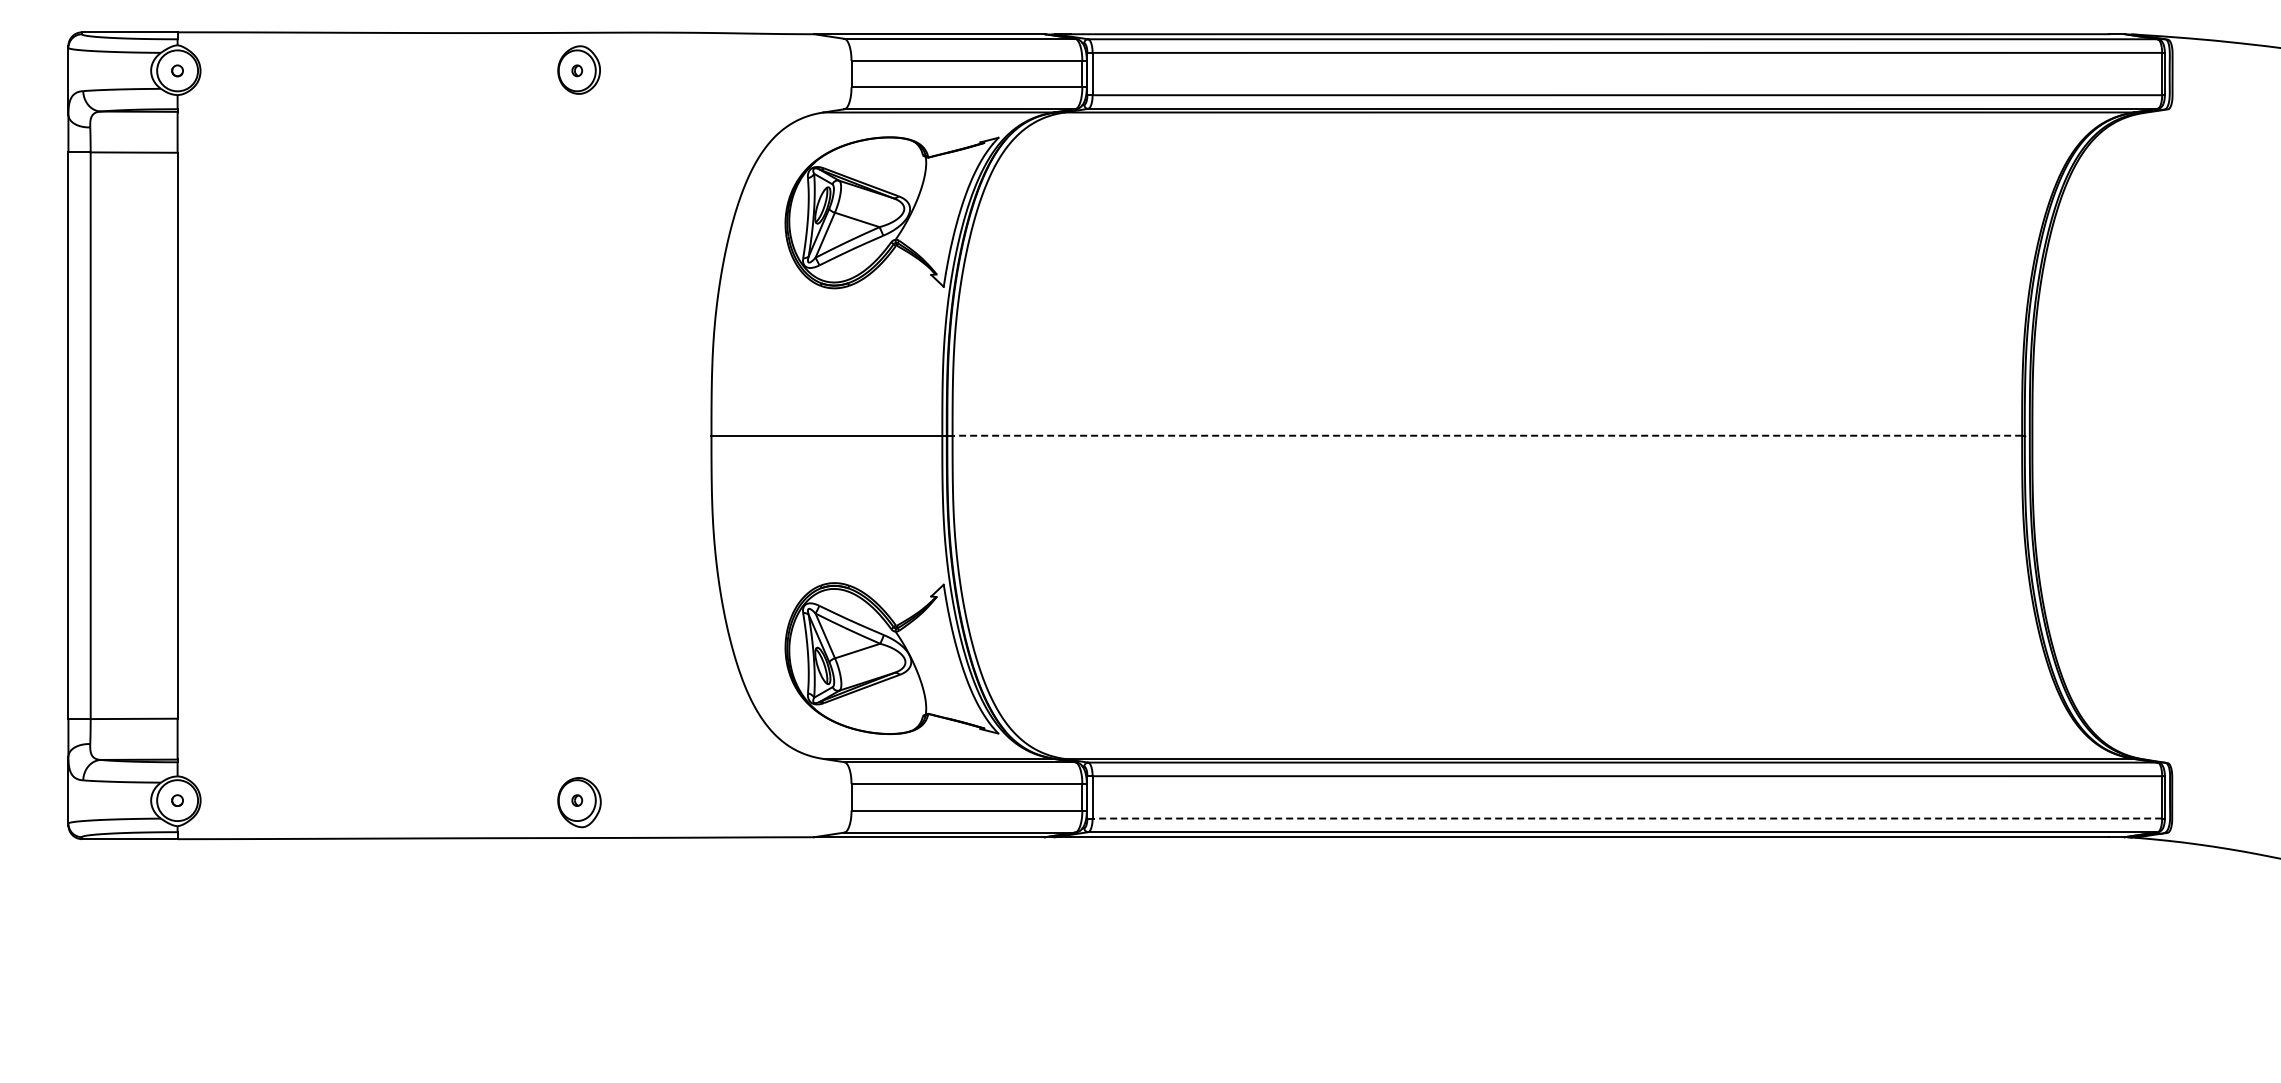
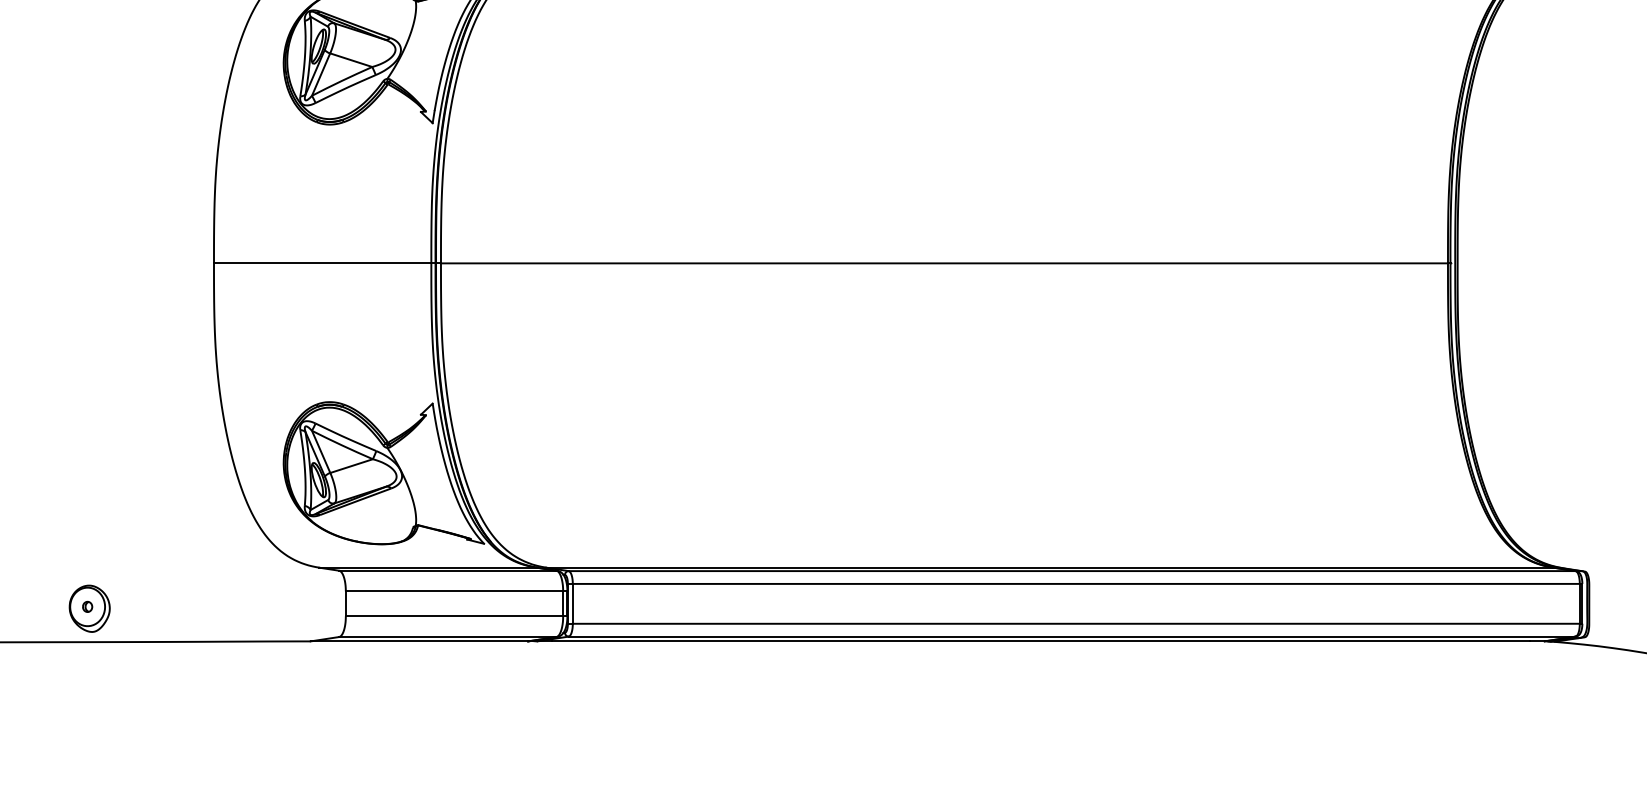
line: (1487, 435) -> (944, 263), dashed -> solid
line: (1627, 818) -> (1076, 623), dashed -> solid

